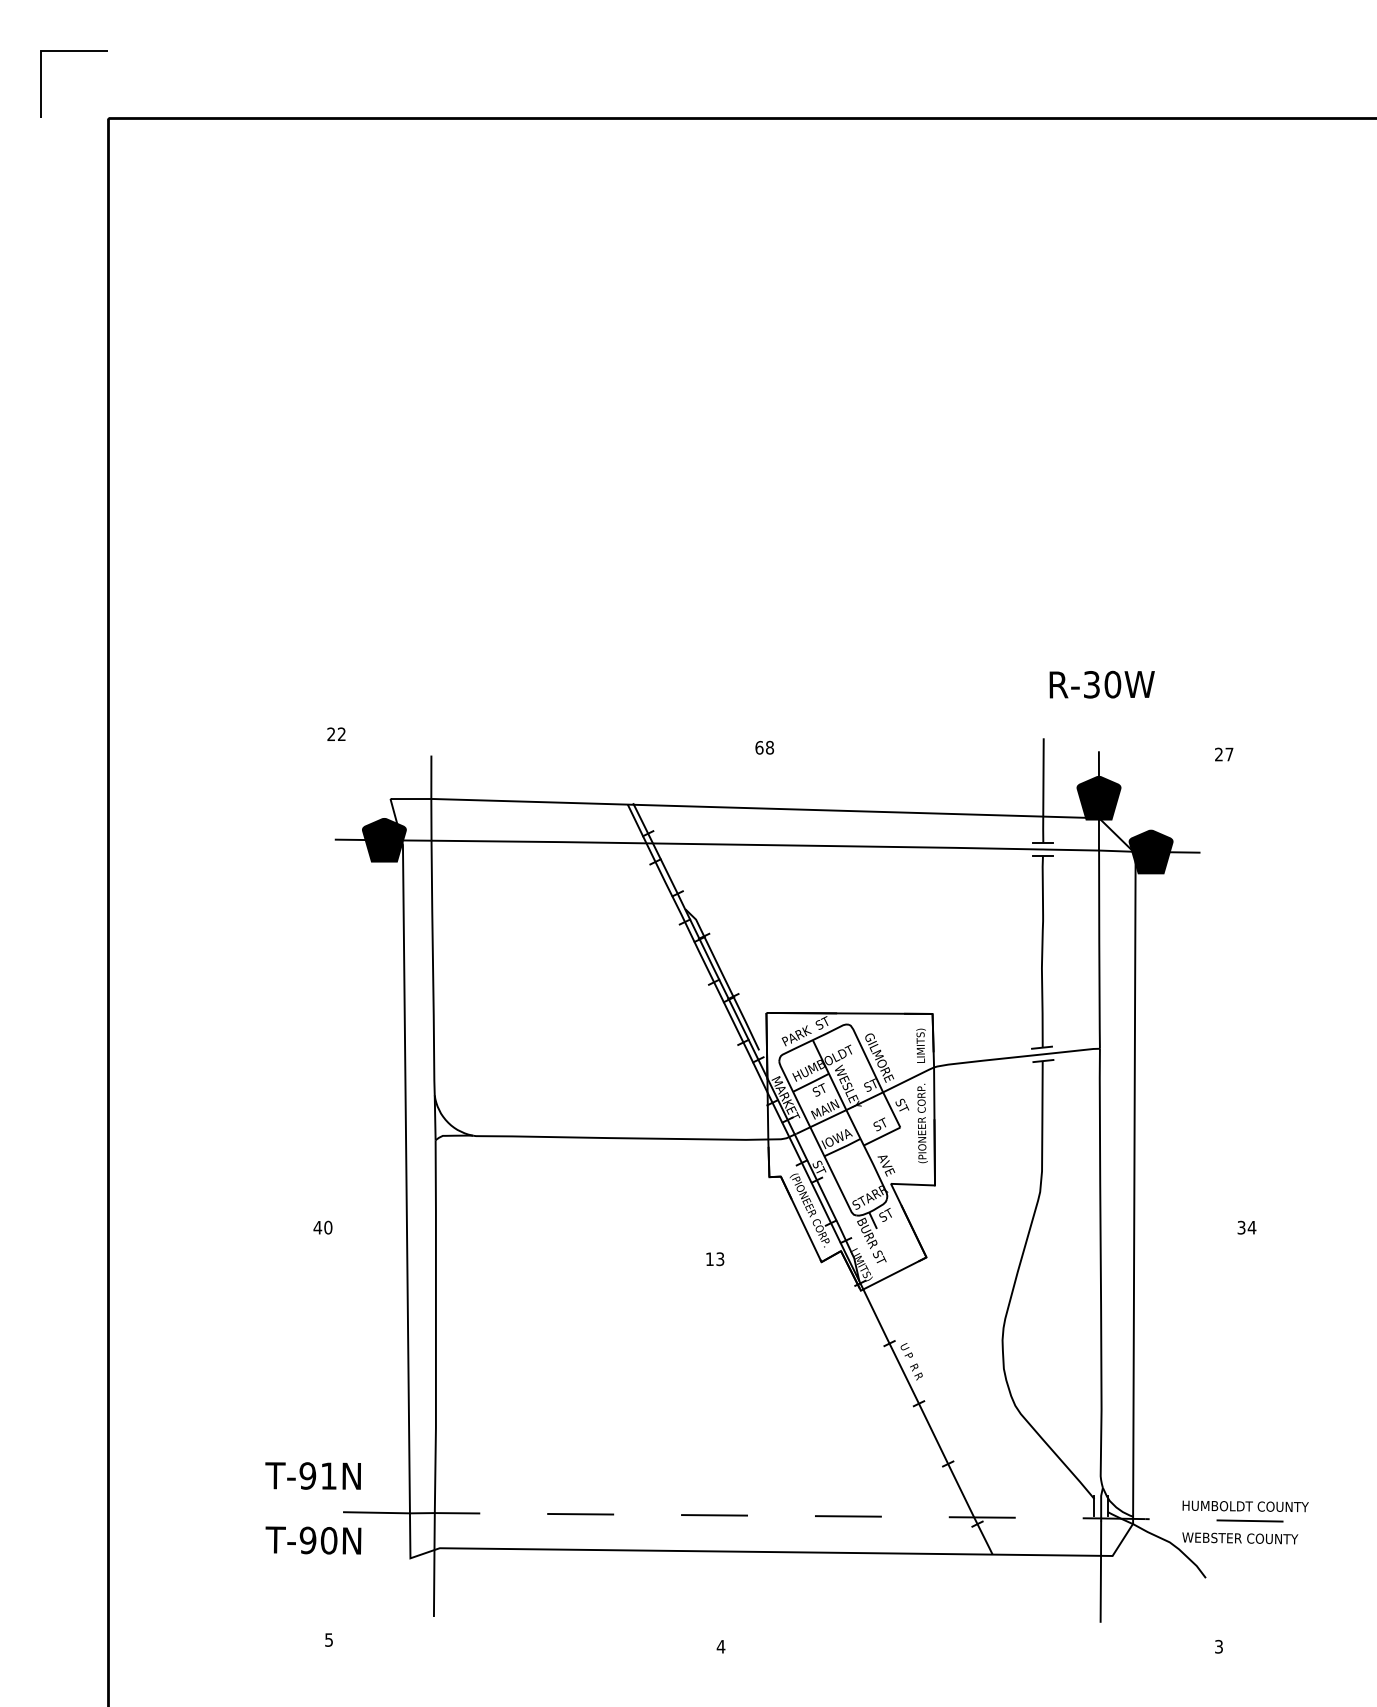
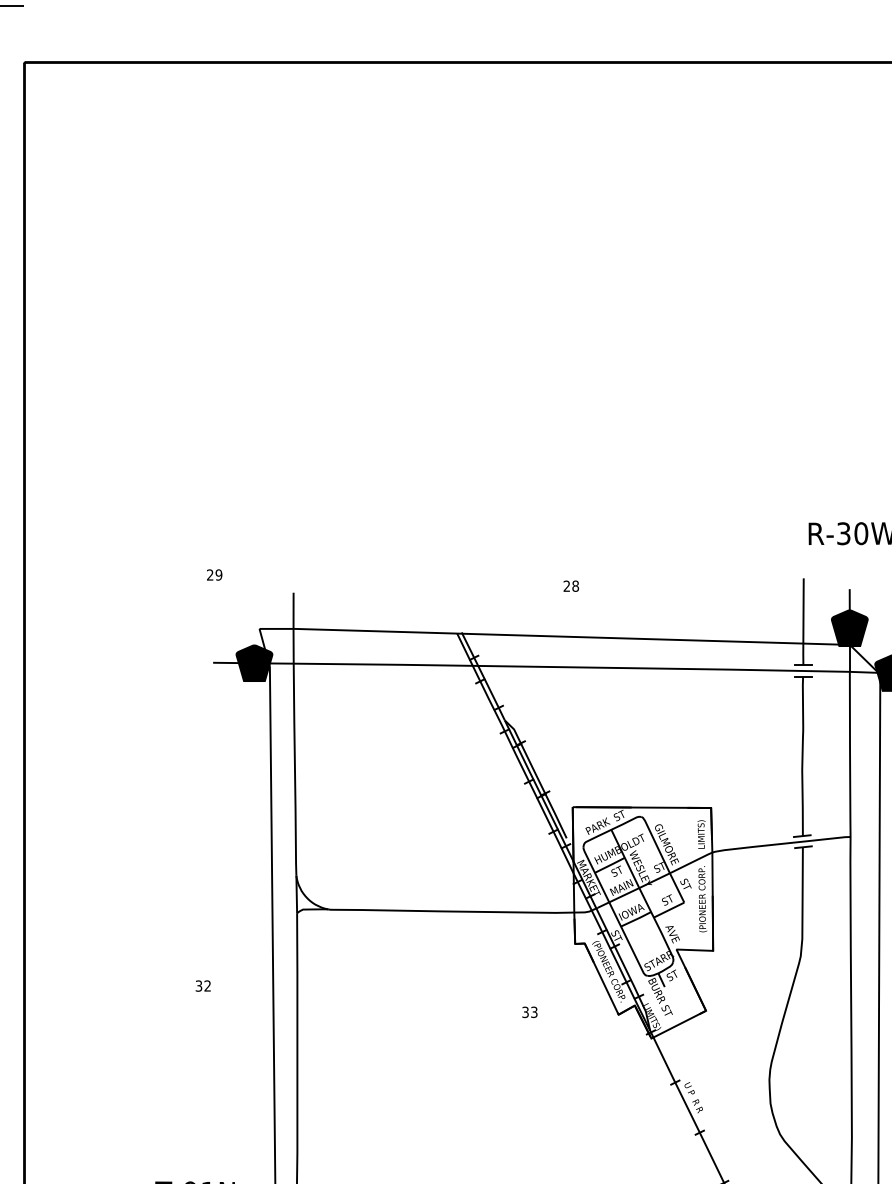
text: (341, 734) -> (218, 575), 22 -> 29
text: (759, 747) -> (566, 586), 68 -> 28
text: (322, 1227) -> (202, 985), 40 -> 32
text: (709, 1259) -> (525, 1012), 13 -> 33

